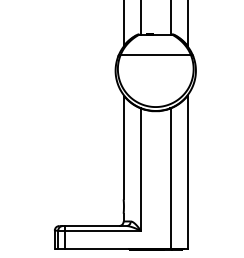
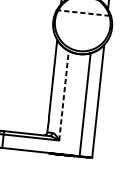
line: (155, 55) -> (83, 13), solid -> dashed
line: (140, 169) -> (63, 95), solid -> dashed

